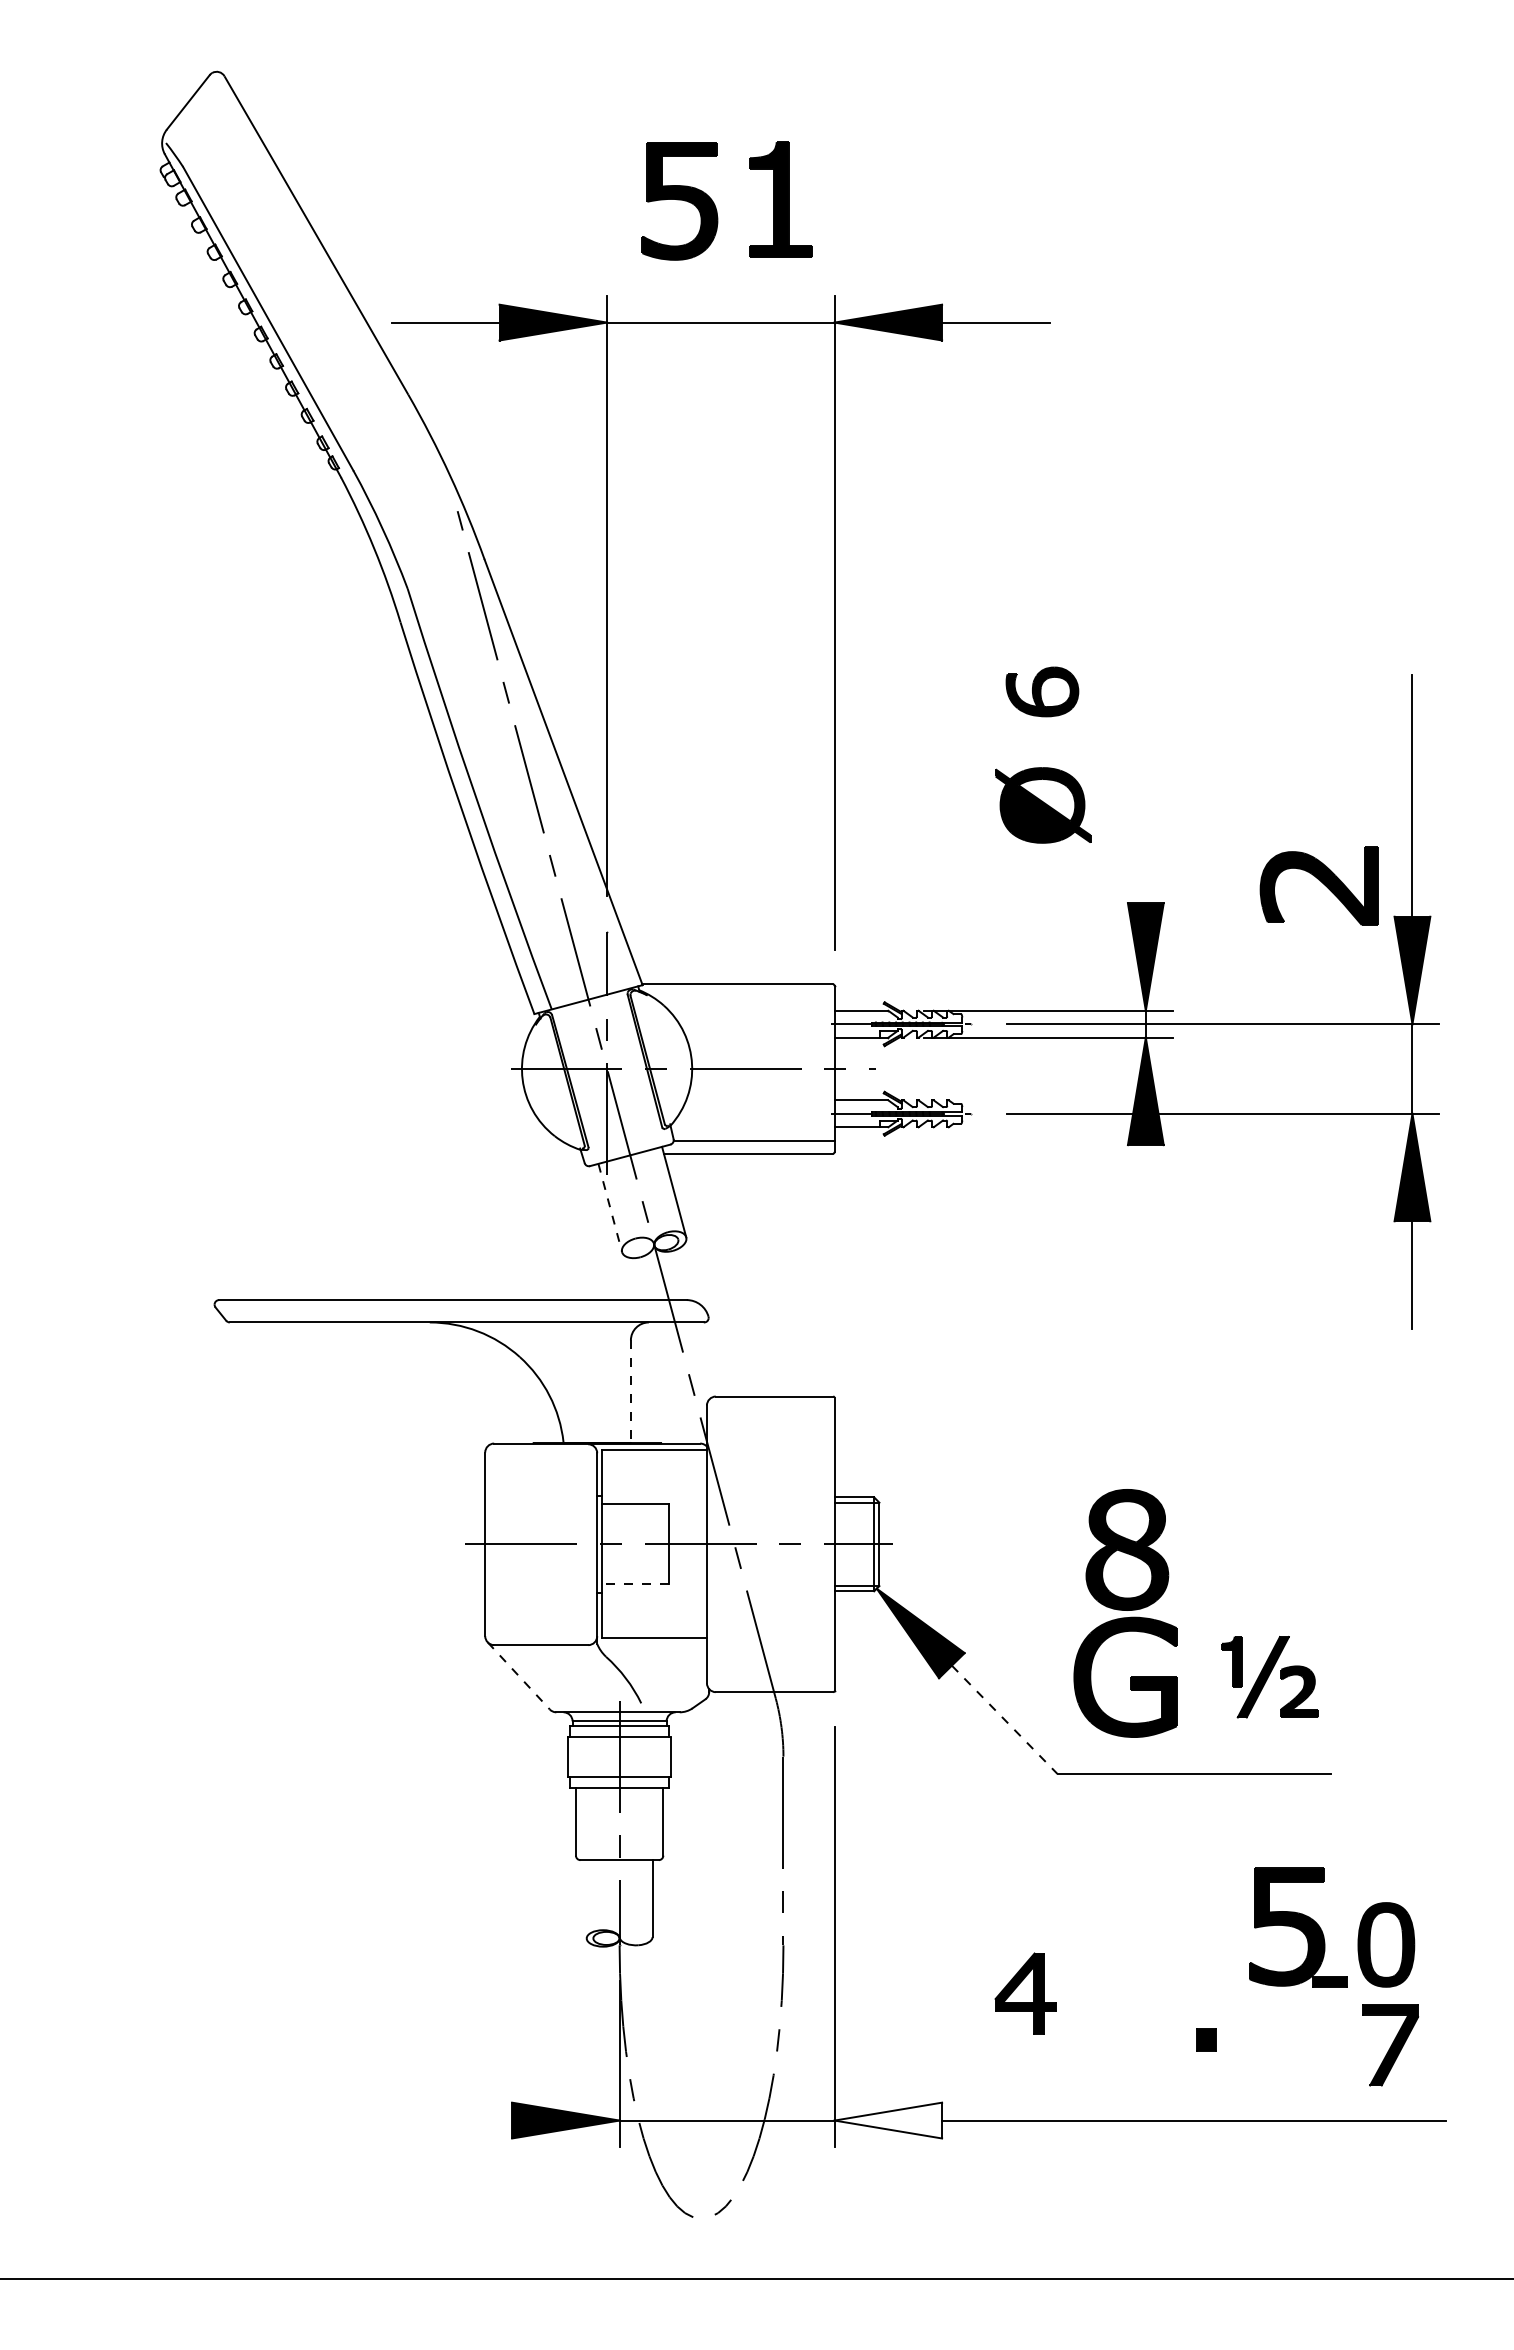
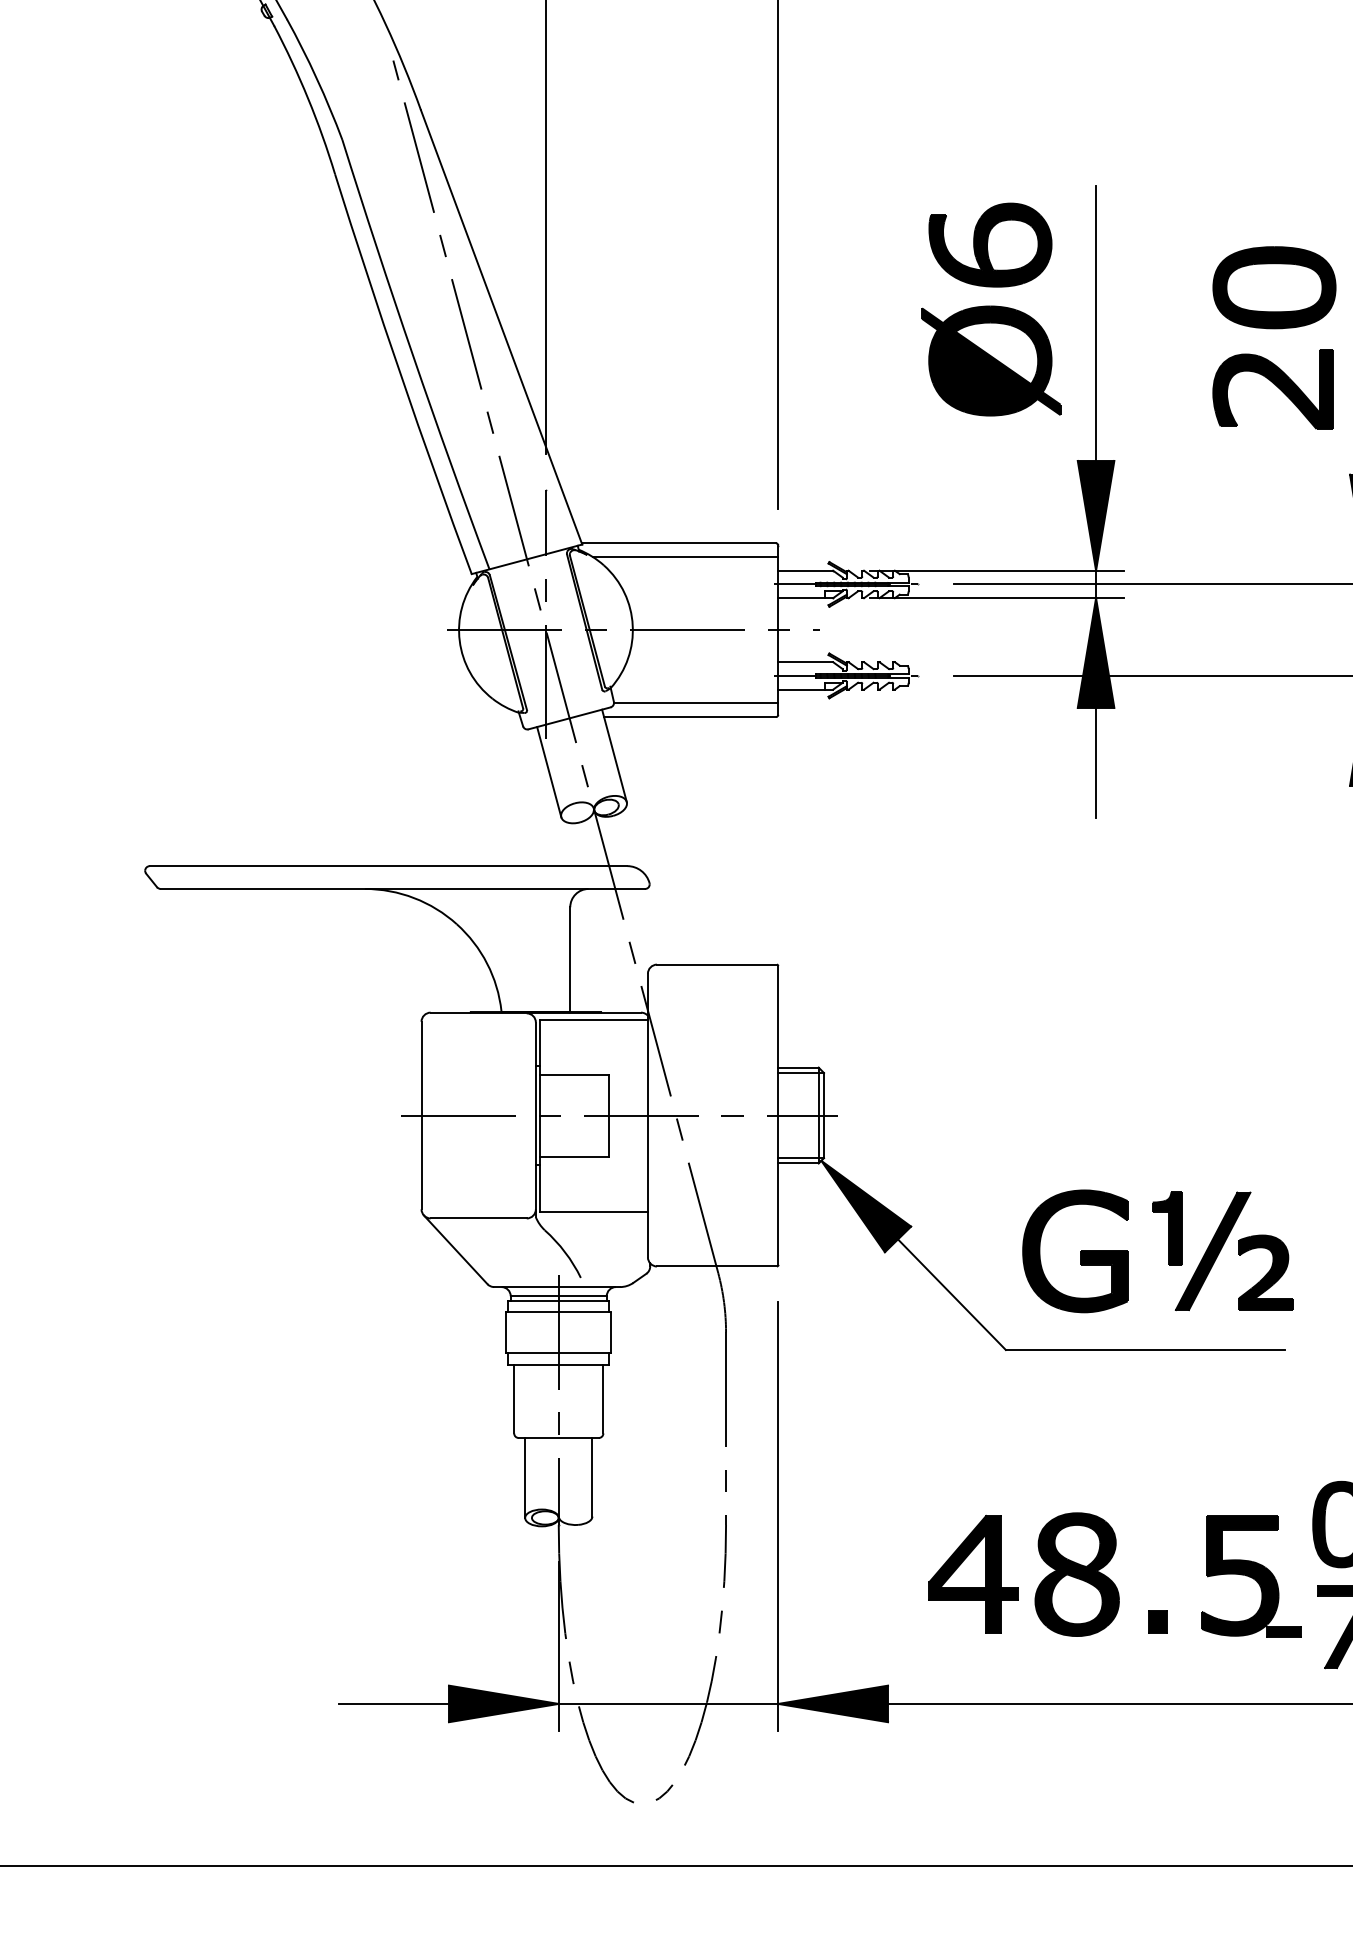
part: (1042, 691) -> (990, 244), size x1.67
part: (1320, 733) -> (1274, 287), added
line: (1145, 768) -> (1095, 323), added
part: (1042, 805) -> (990, 361), size x1.43
part: (1318, 885) -> (1272, 388), moved
line: (743, 997) -> (685, 557), added
line: (1145, 1198) -> (1095, 762), added
line: (610, 1208) -> (549, 772), dashed -> solid
line: (630, 1391) -> (569, 959), dashed -> solid
part: (1127, 1549) -> (1077, 1574), moved
line: (635, 1584) -> (574, 1156), dashed -> solid
line: (518, 1675) -> (455, 1249), dashed -> solid
part: (1269, 1676) -> (1222, 1250), size x1.43
line: (1004, 1719) -> (951, 1294), dashed -> solid
line: (586, 1899) -> (524, 1478), added
part: (1298, 1927) -> (1251, 1576), moved
part: (1025, 1993) -> (973, 1574), size x1.43
line: (458, 2120) -> (394, 1703), added
fill: (888, 2120) -> (833, 1703), added

